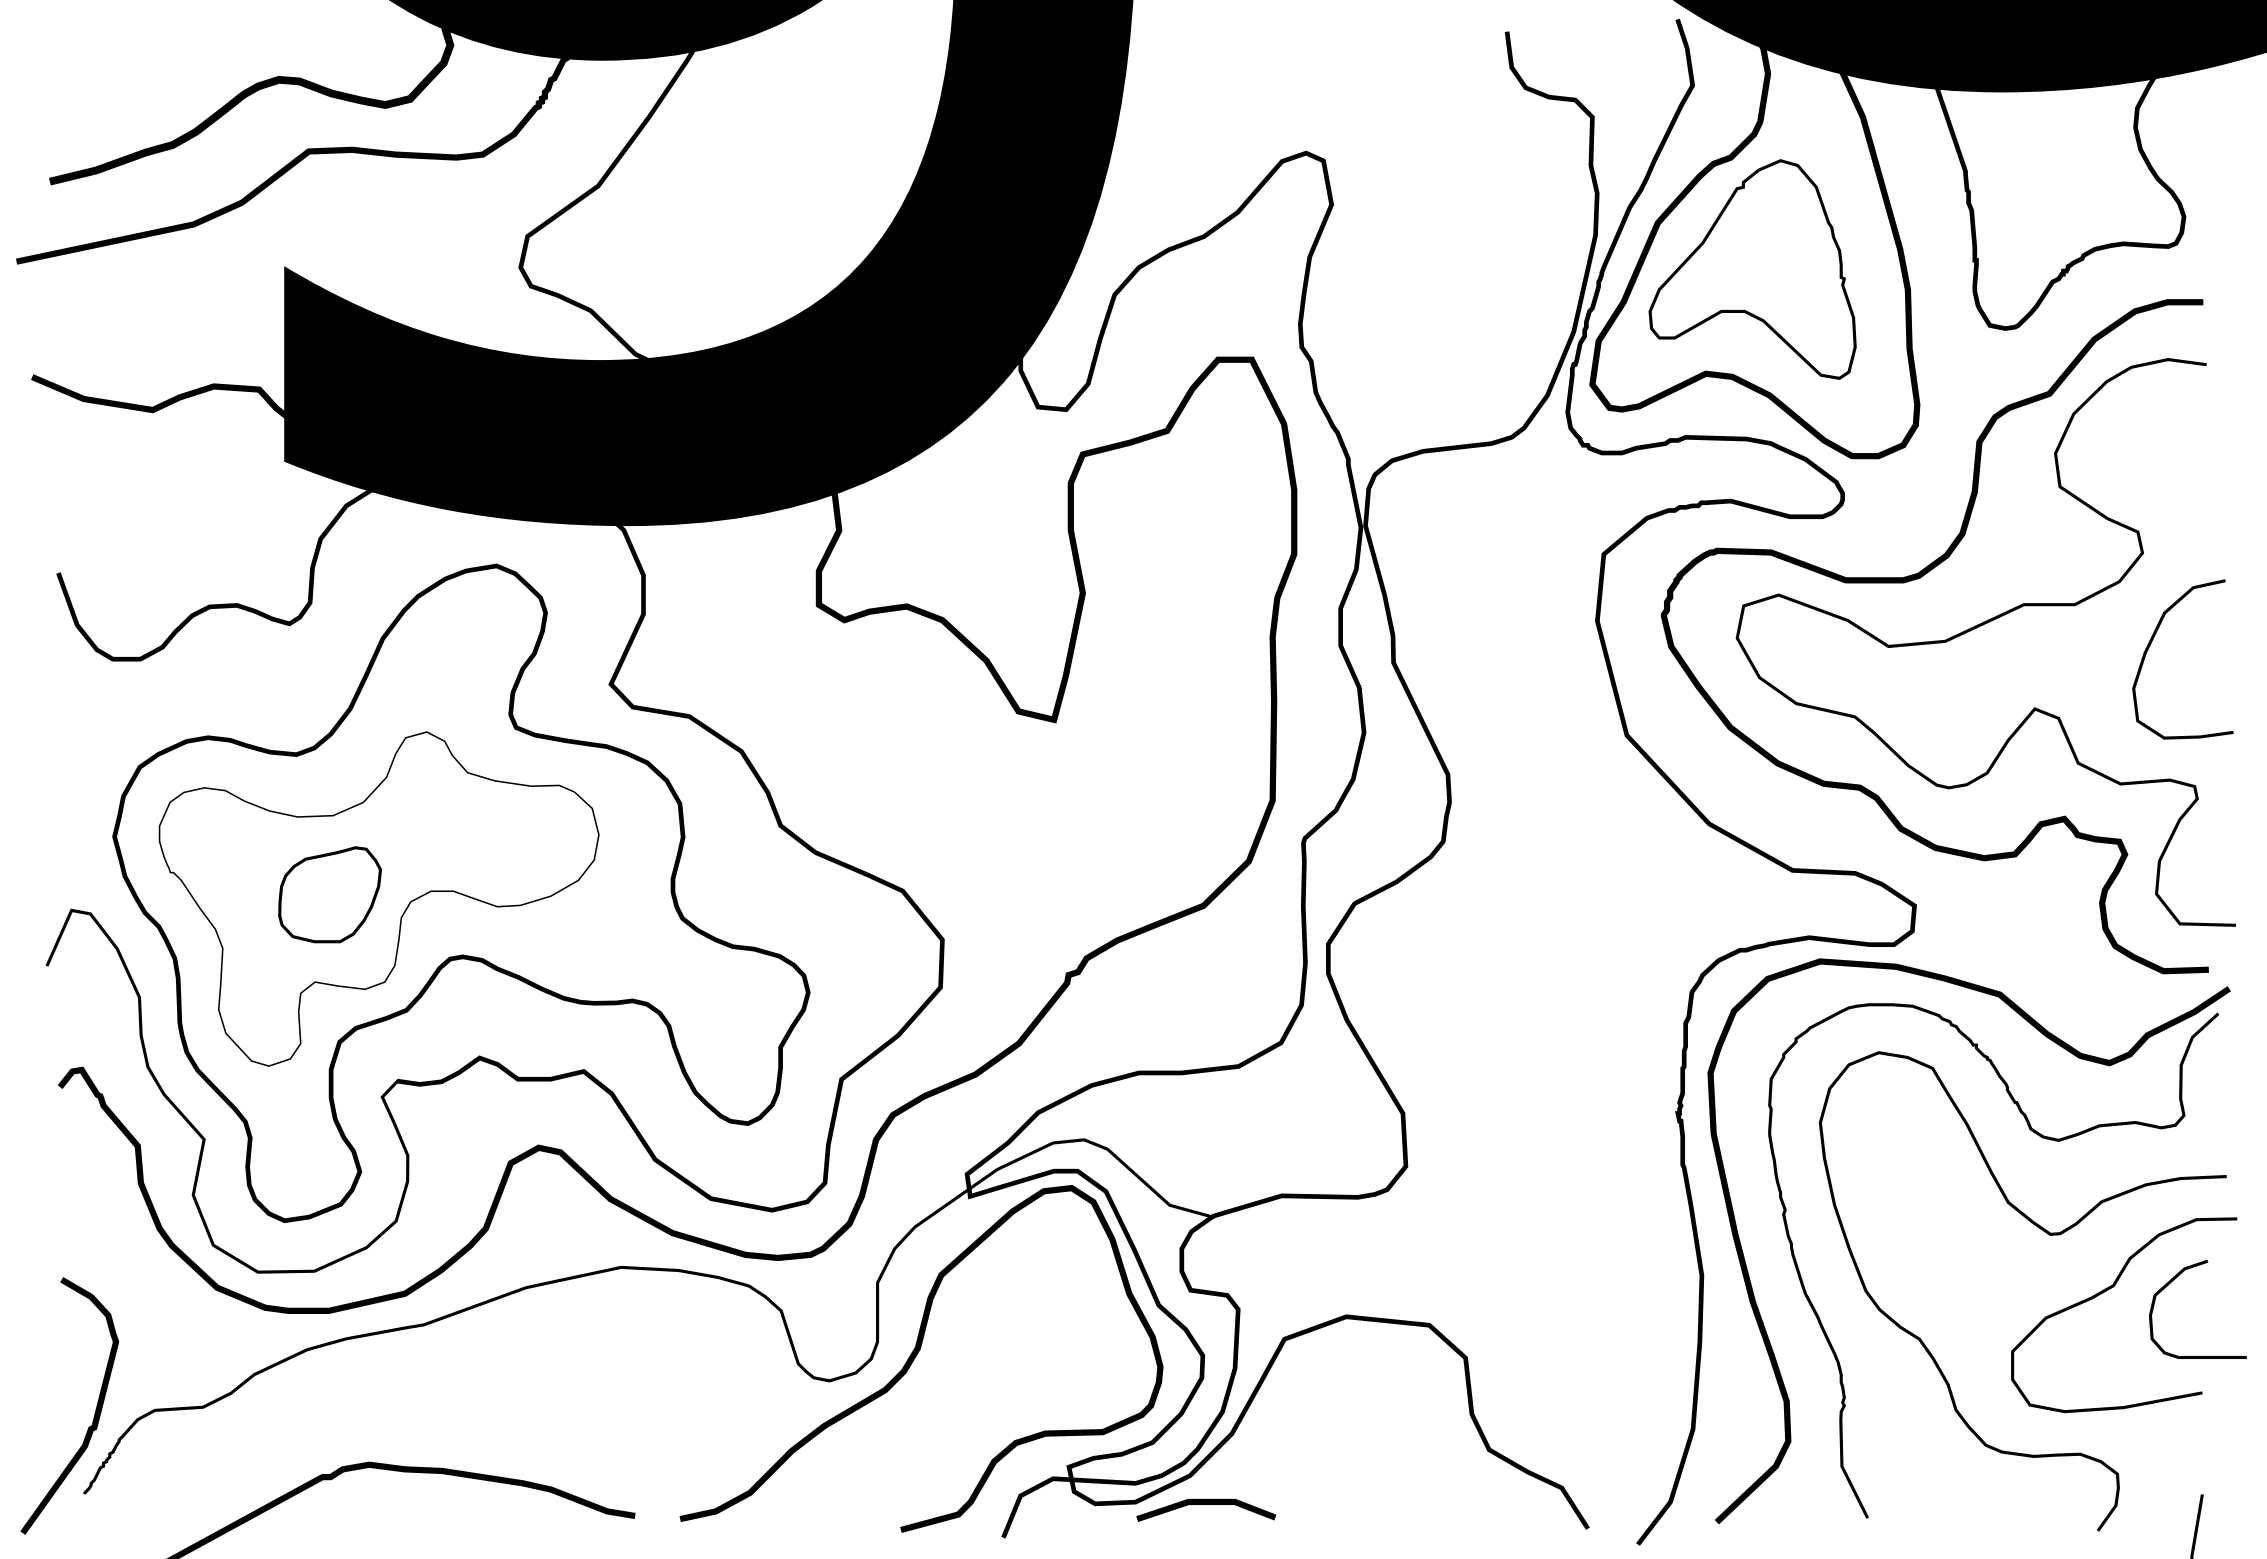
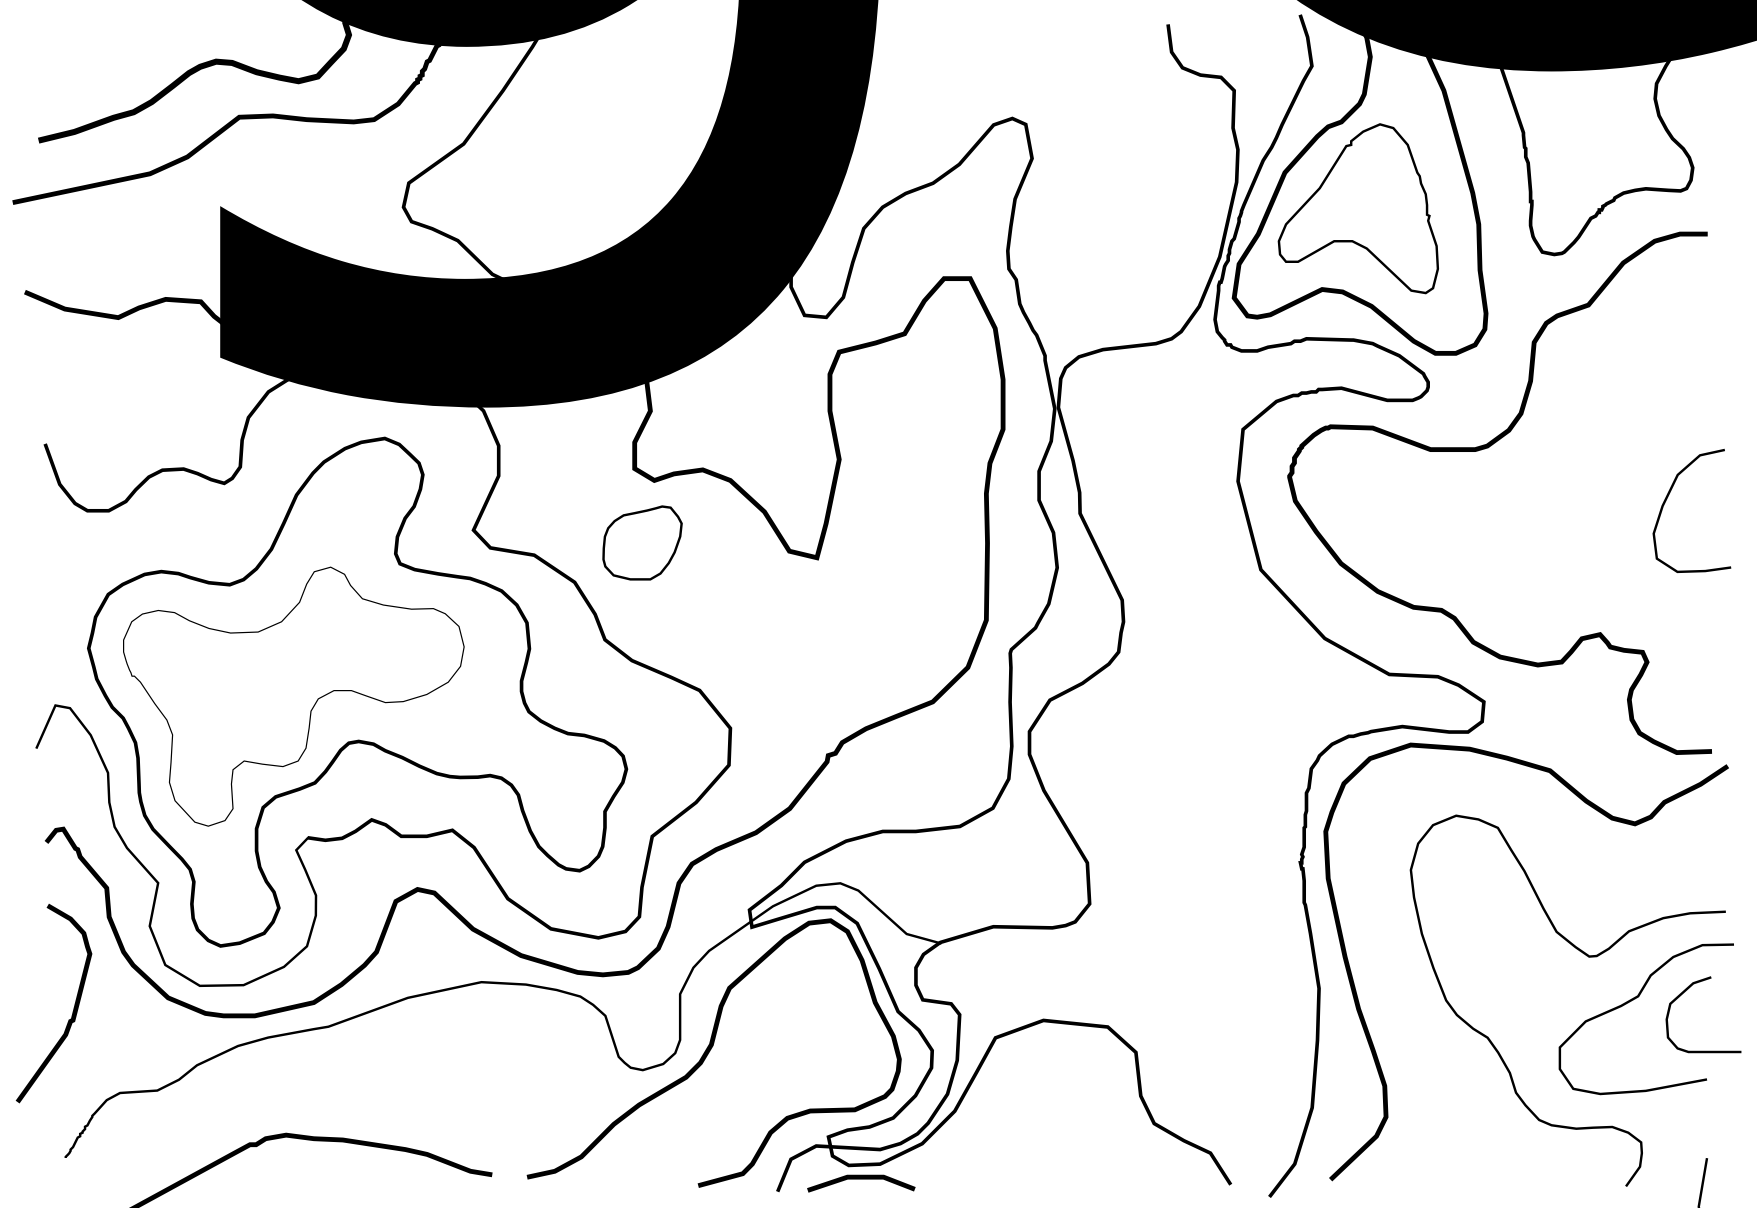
curve: (1979, 627) -> (1534, 486), removed
part: (329, 894) -> (642, 542), moved
curve: (2042, 1138) -> (1583, 882), removed
curve: (94, 1413) -> (73, 1009), moved
line: (1206, 1504) -> (861, 1179), moved

